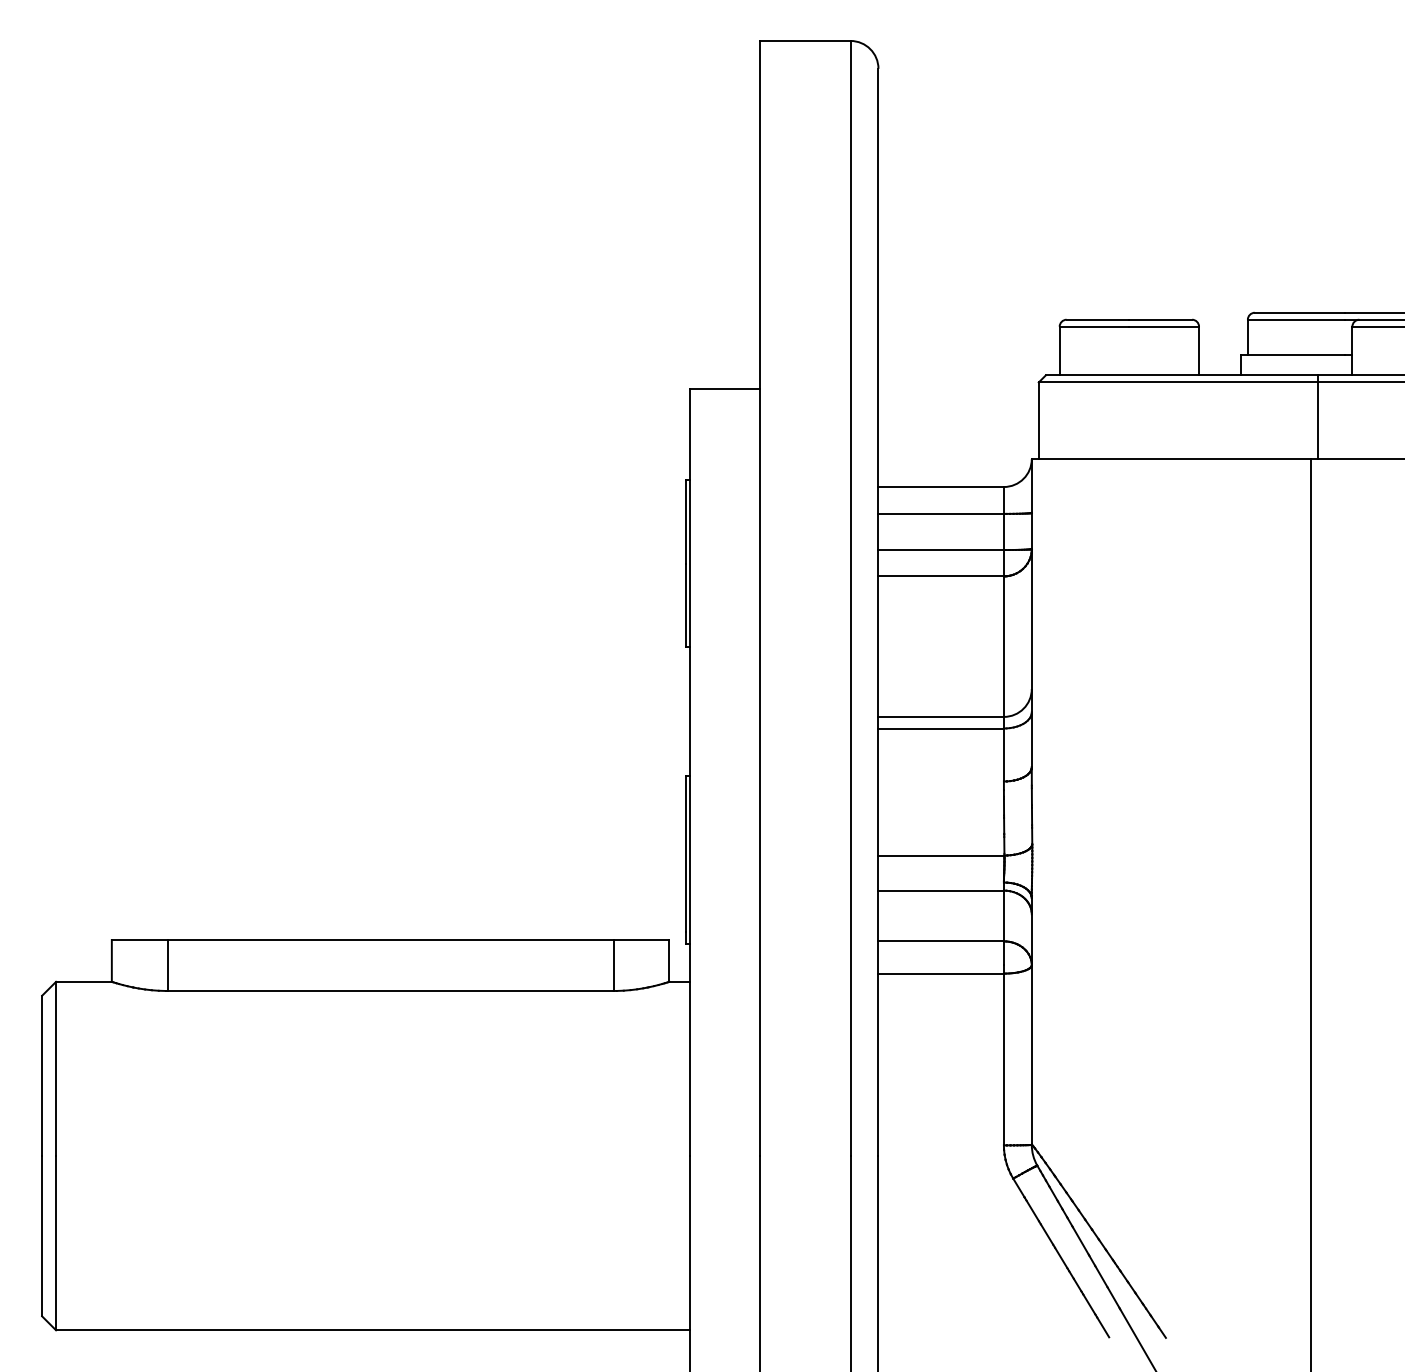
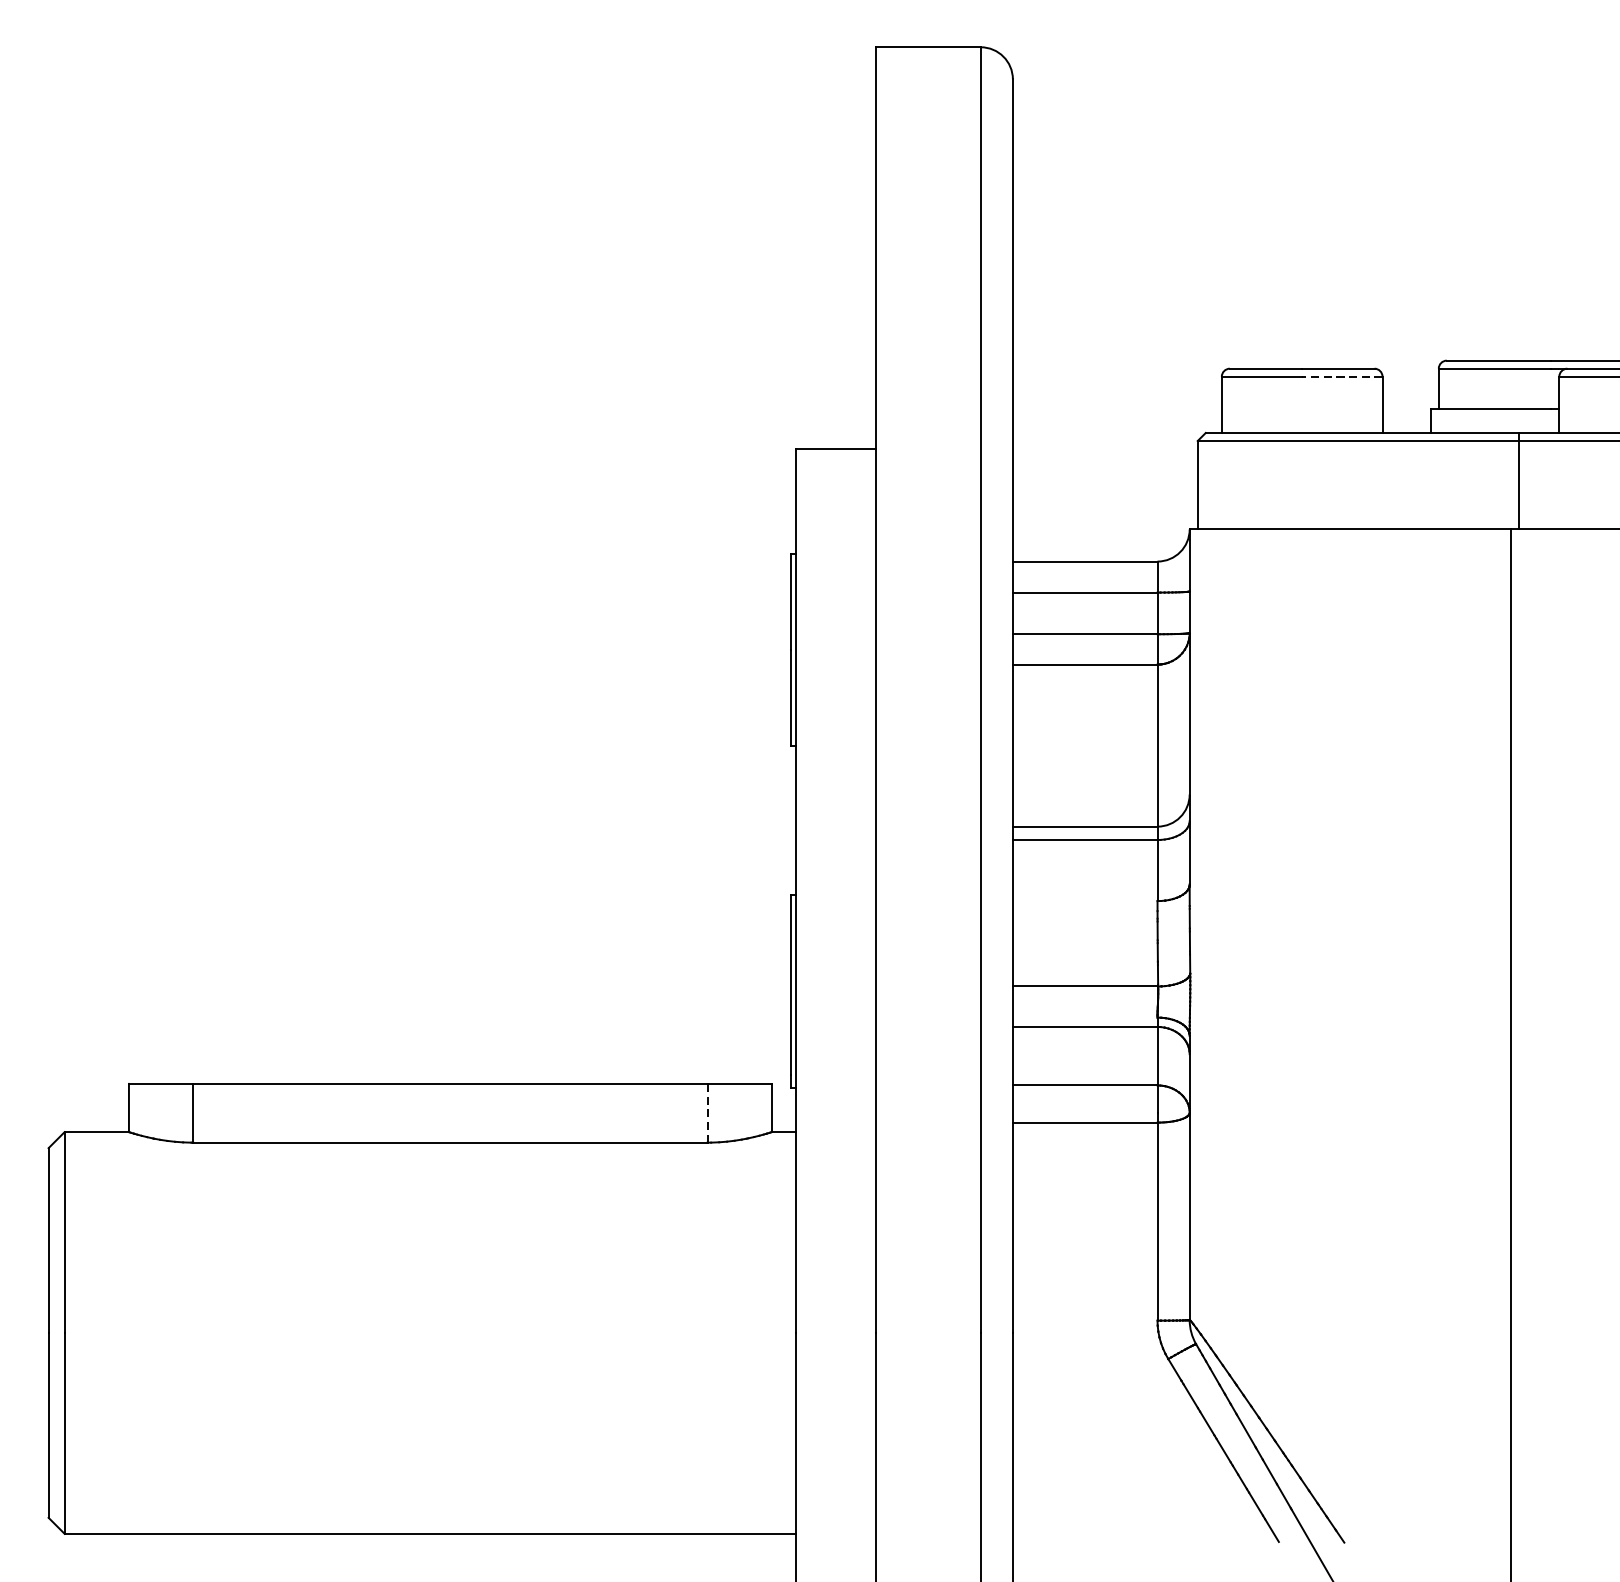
line: (1164, 326) -> (1342, 376), solid -> dashed
line: (613, 966) -> (707, 1114), solid -> dashed

